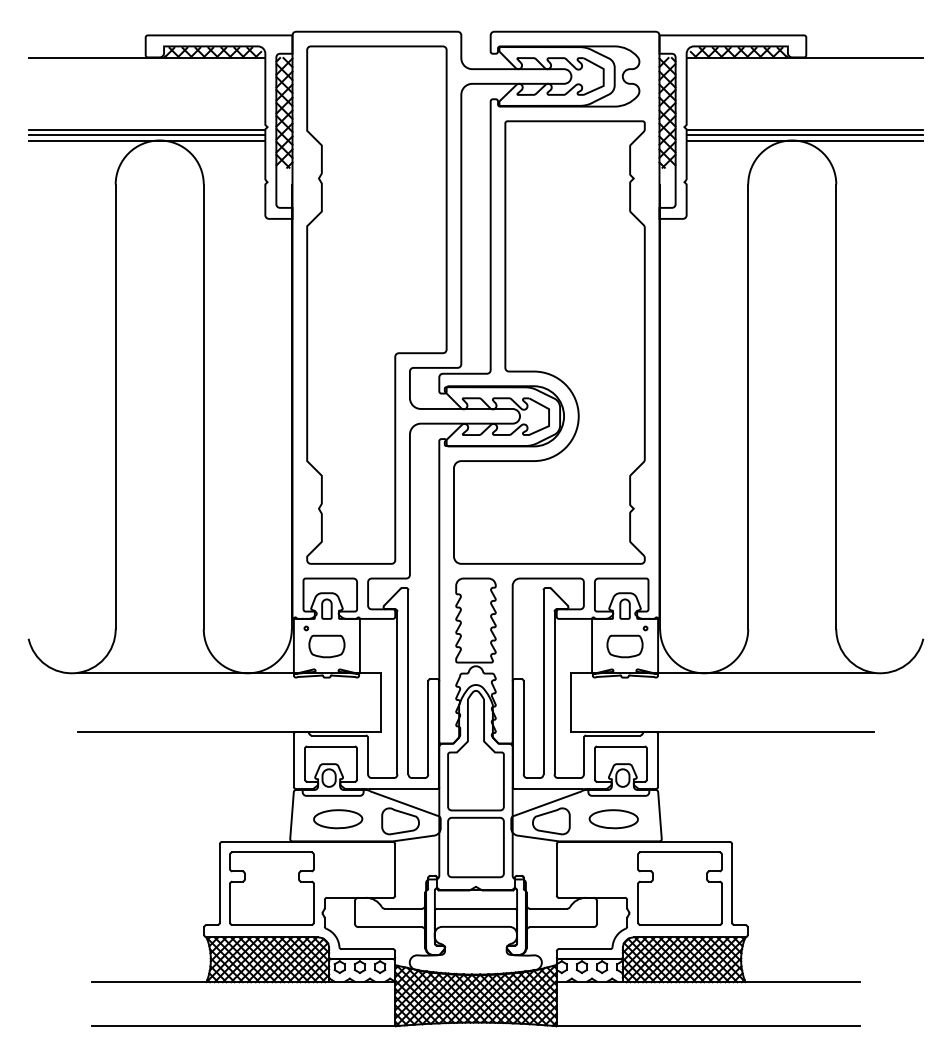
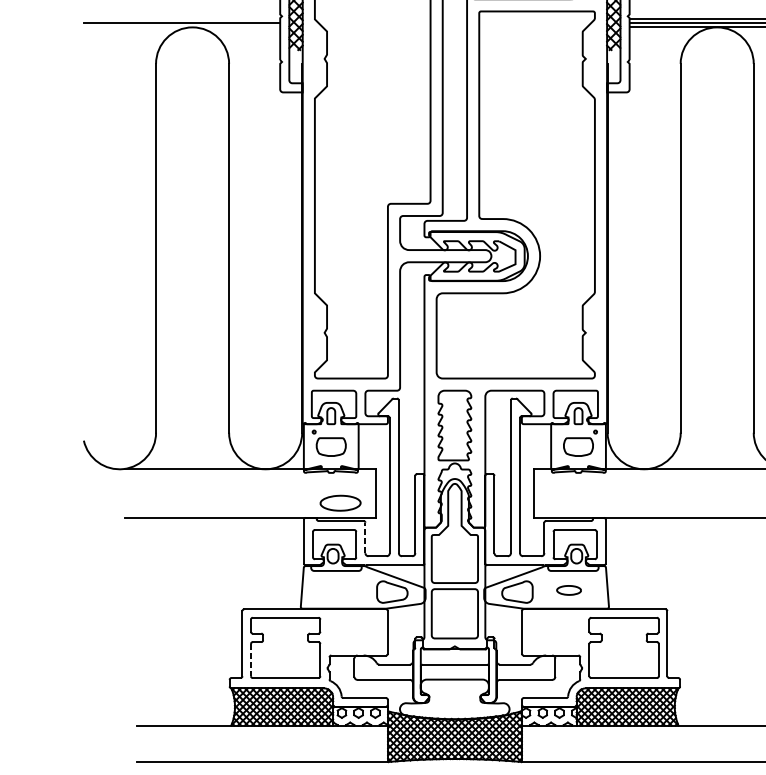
line: (146, 129) -> (181, 18), removed
line: (146, 140) -> (181, 27), removed
line: (368, 755) -> (365, 537), solid -> dashed
part: (338, 819) -> (340, 503), moved
part: (613, 819) -> (568, 590), size x0.6
line: (230, 903) -> (251, 660), solid -> dashed

